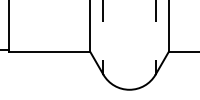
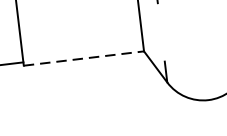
line: (49, 52) -> (83, 59), solid -> dashed

